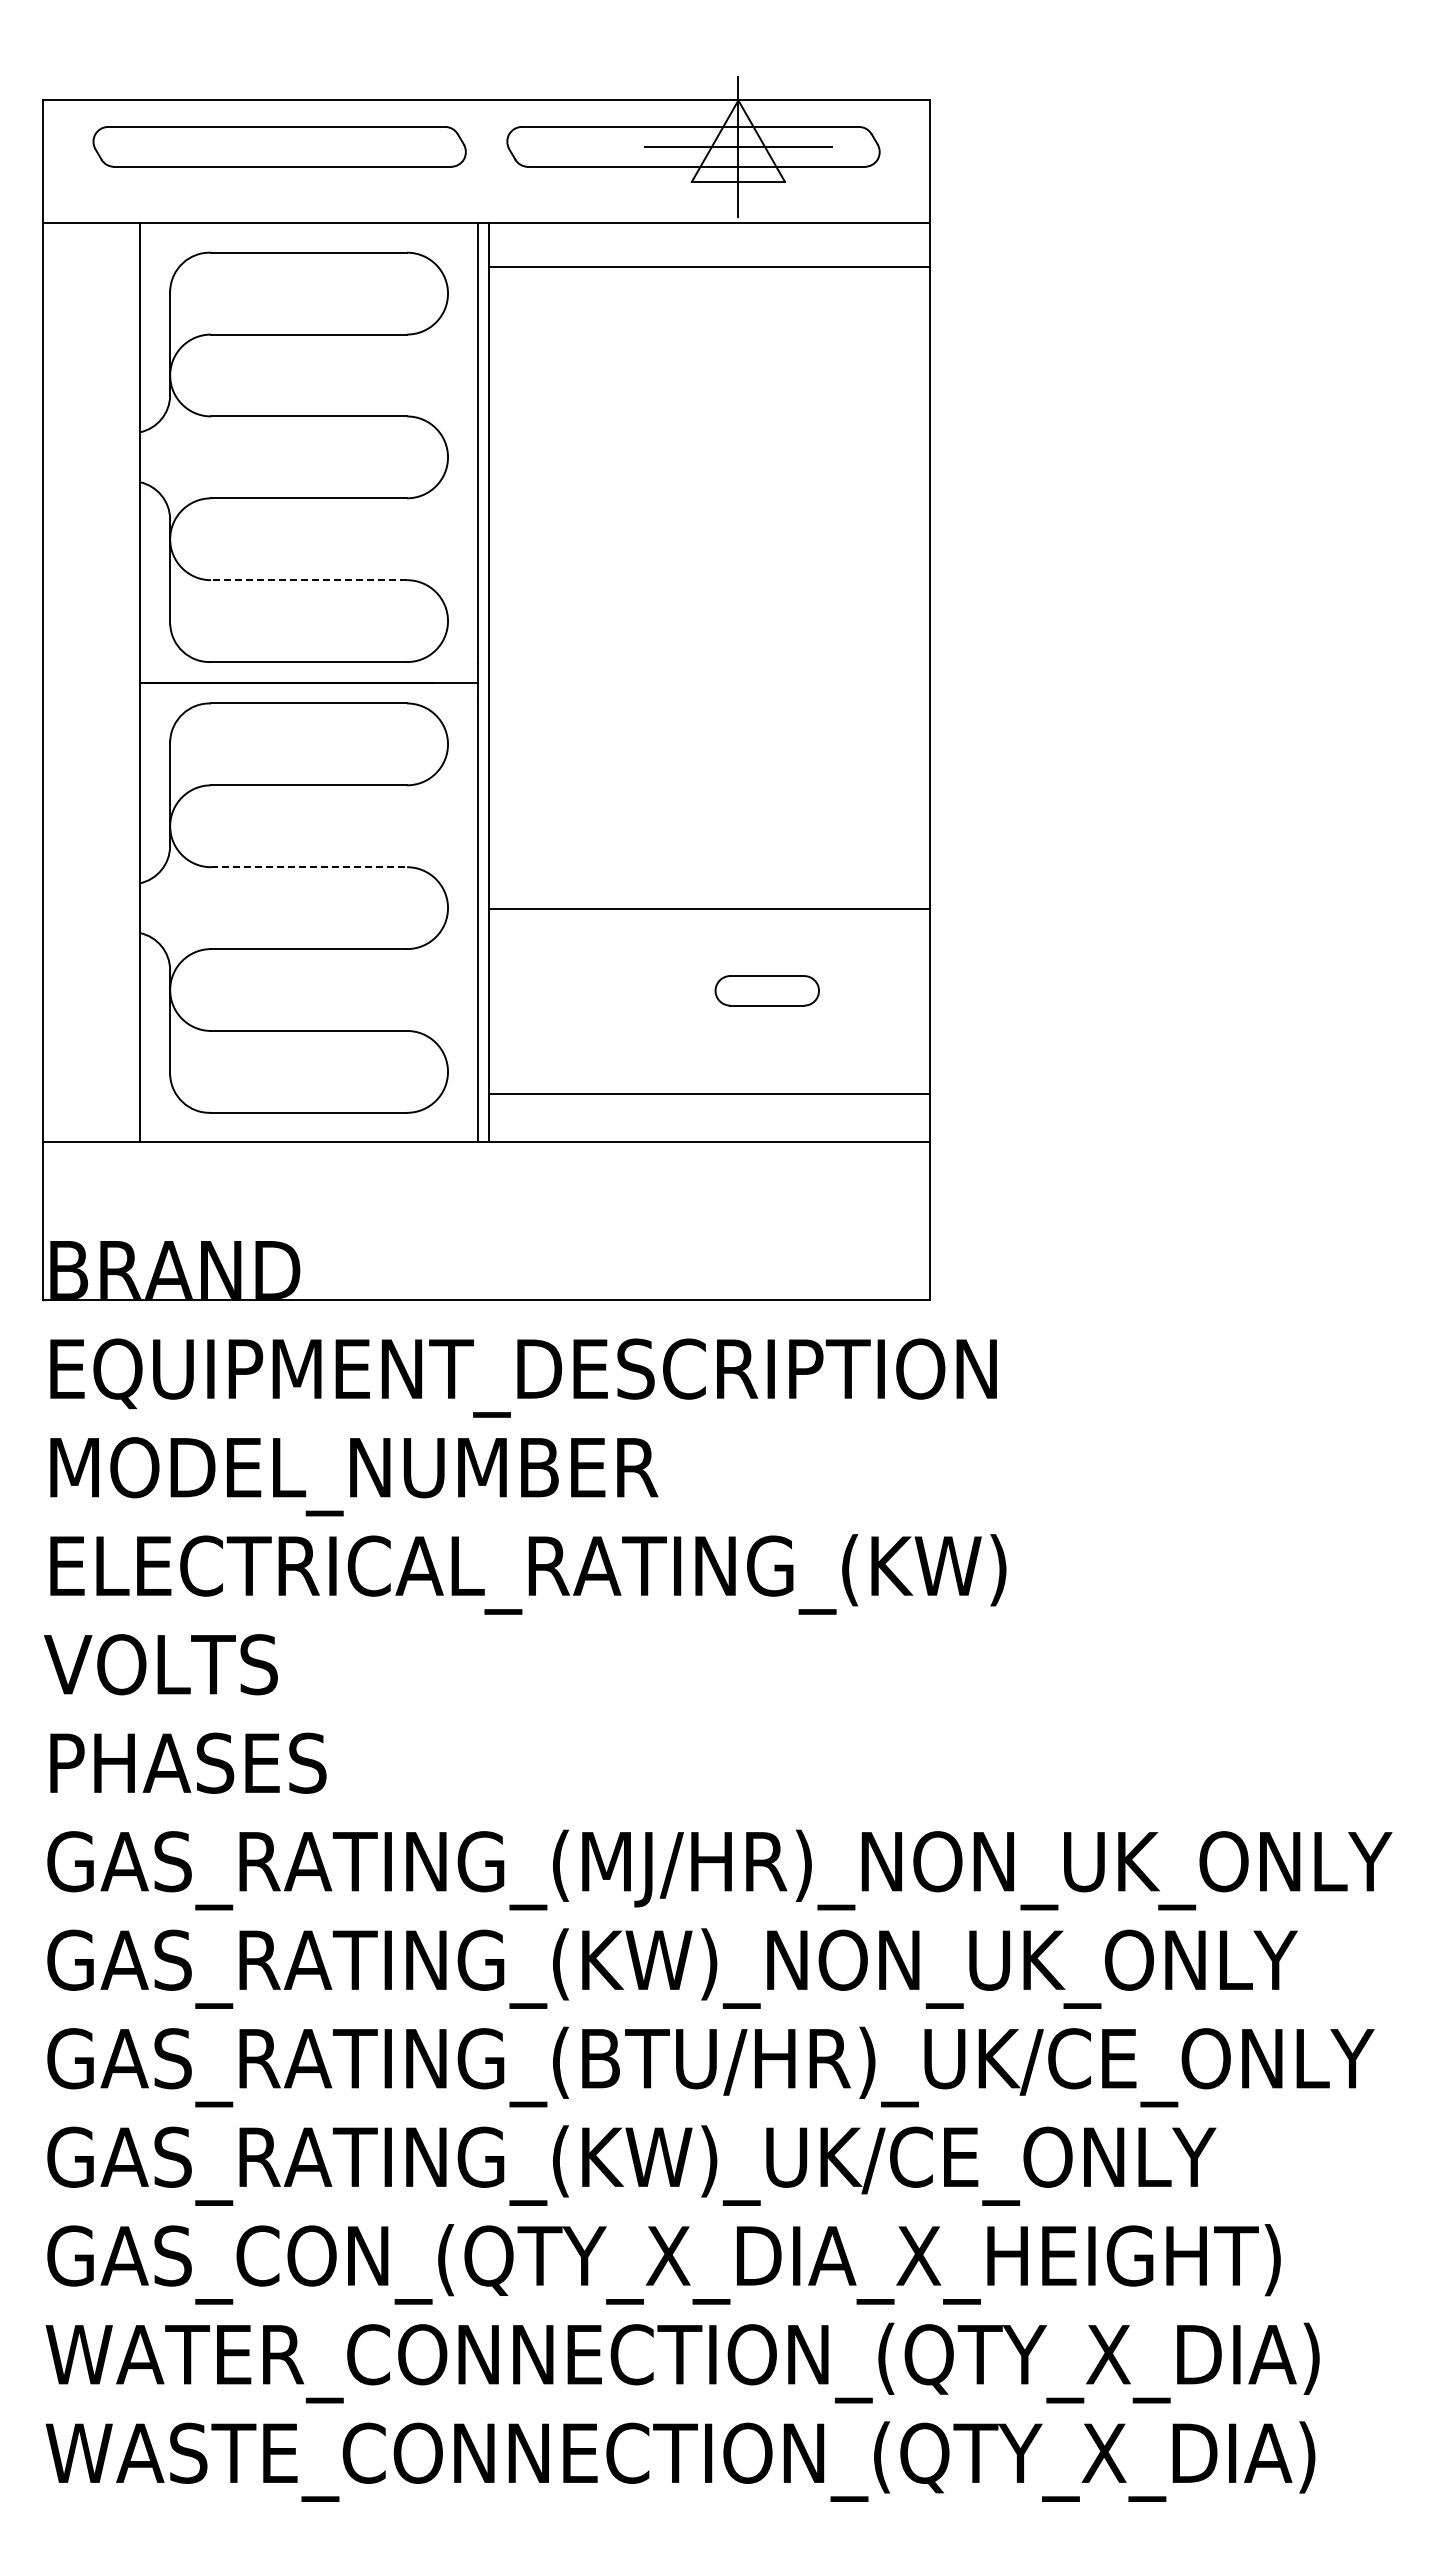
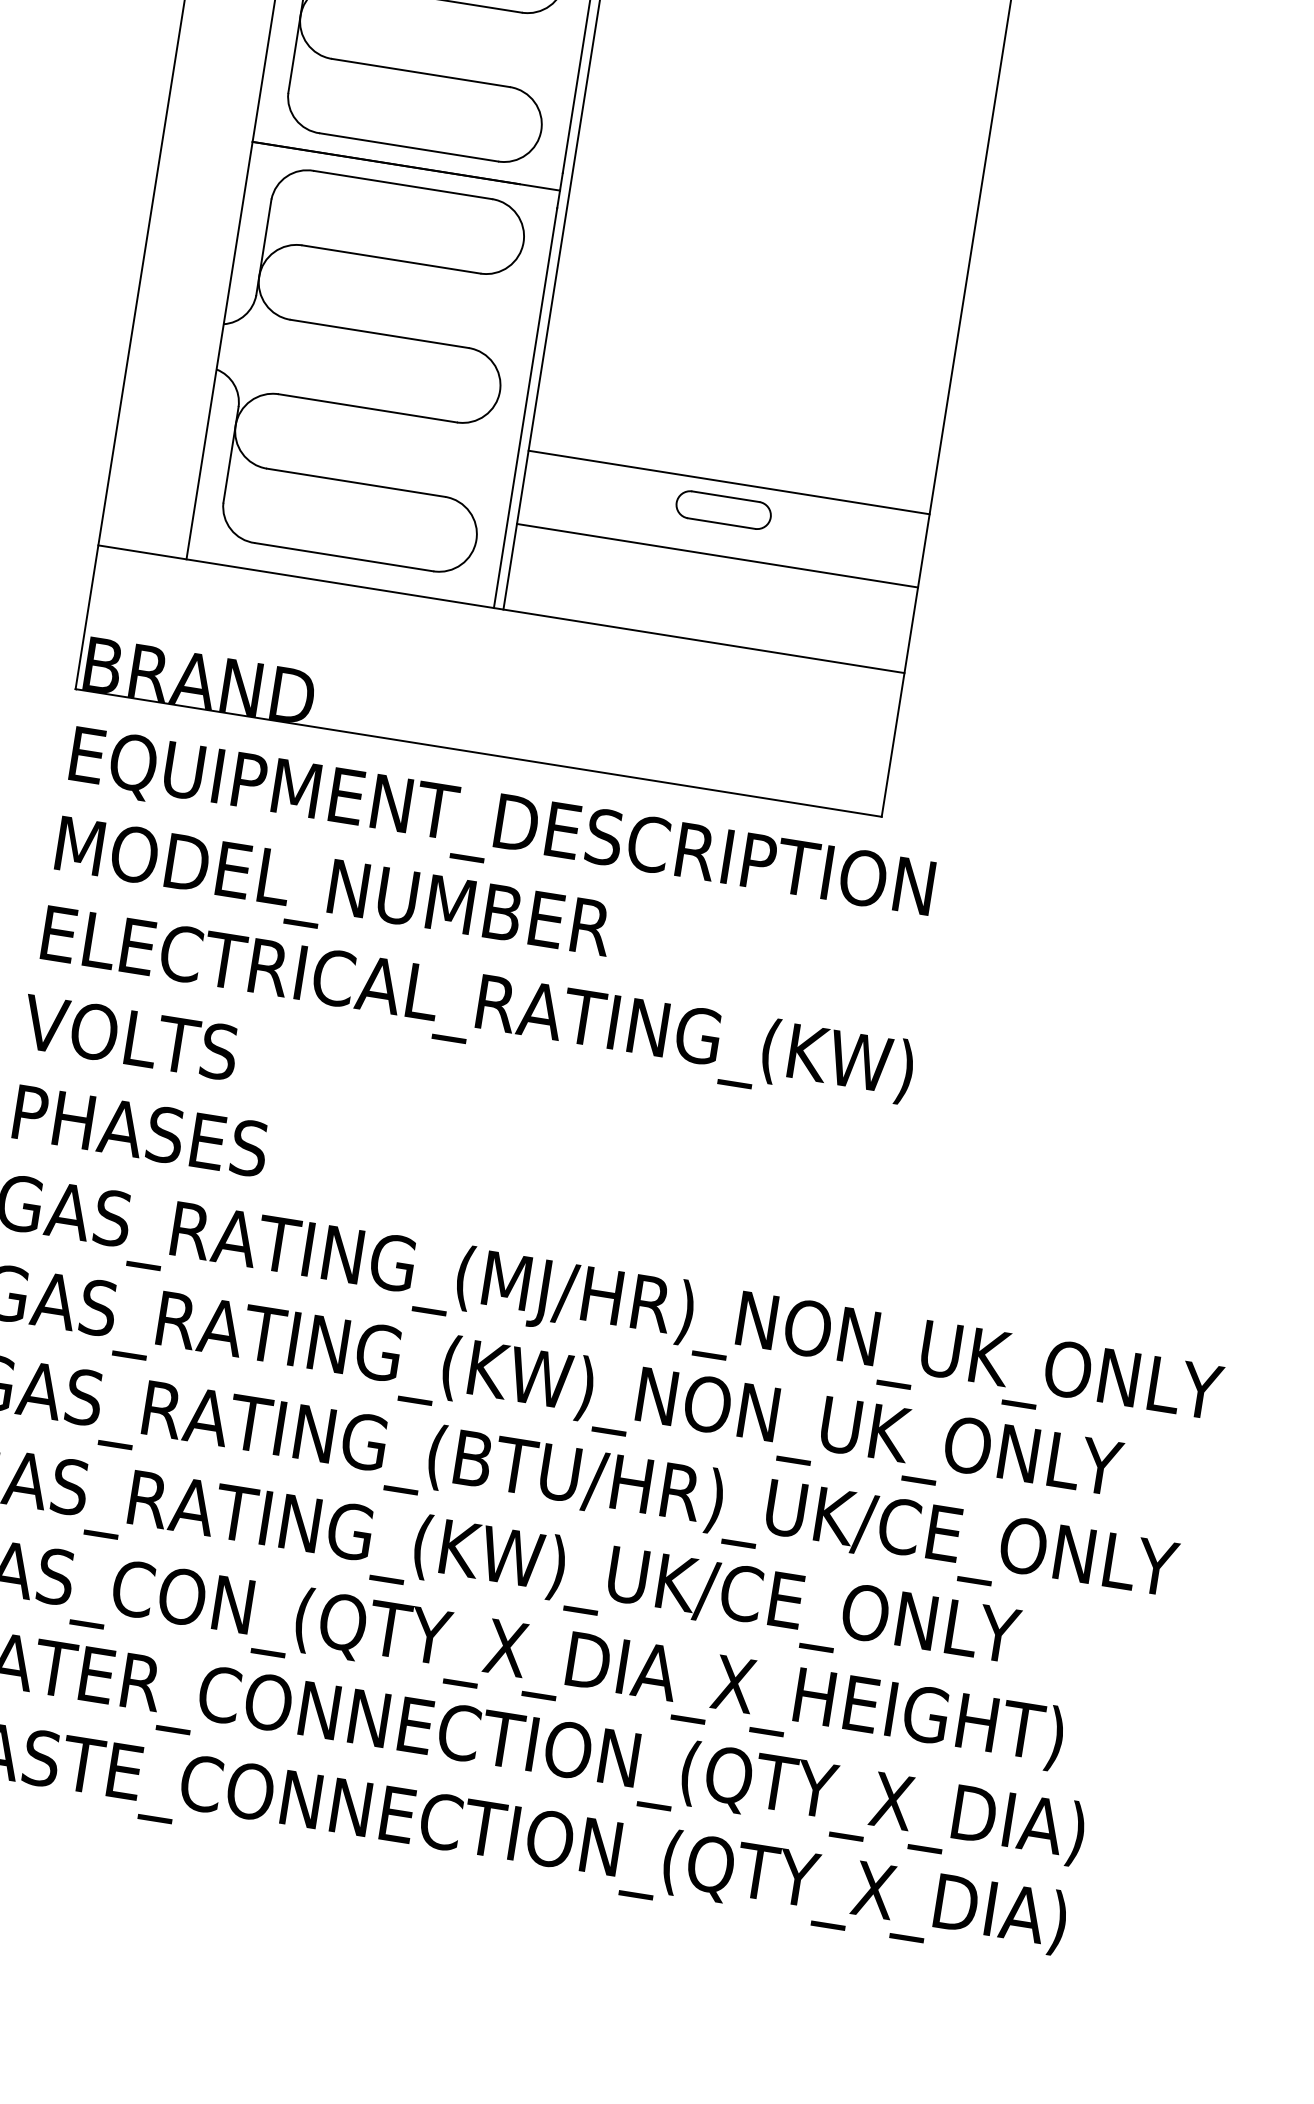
line: (309, 580) -> (421, 73), dashed -> solid
line: (309, 867) -> (379, 334), dashed -> solid
line: (708, 909) -> (728, 482), moved
part: (766, 990) -> (723, 509), moved
line: (708, 1093) -> (716, 555), moved

